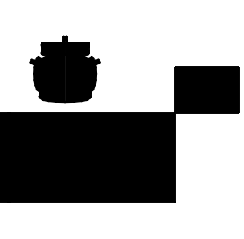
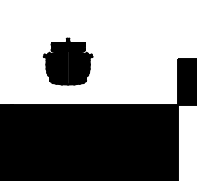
part: (64, 69) -> (67, 61), size x0.7

